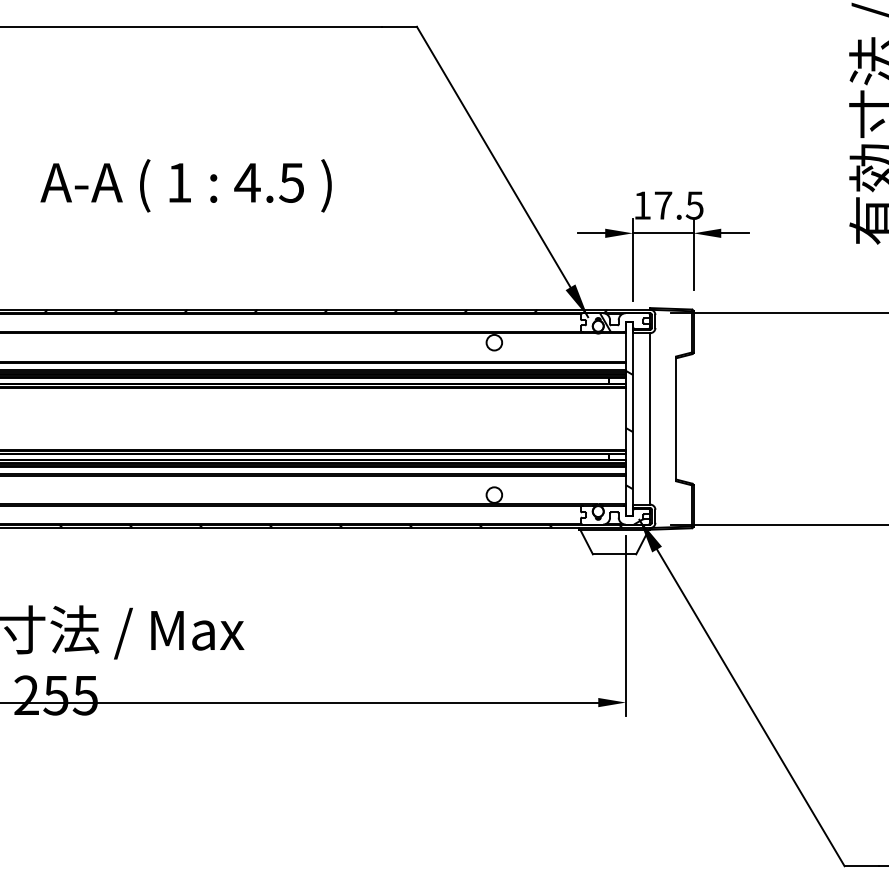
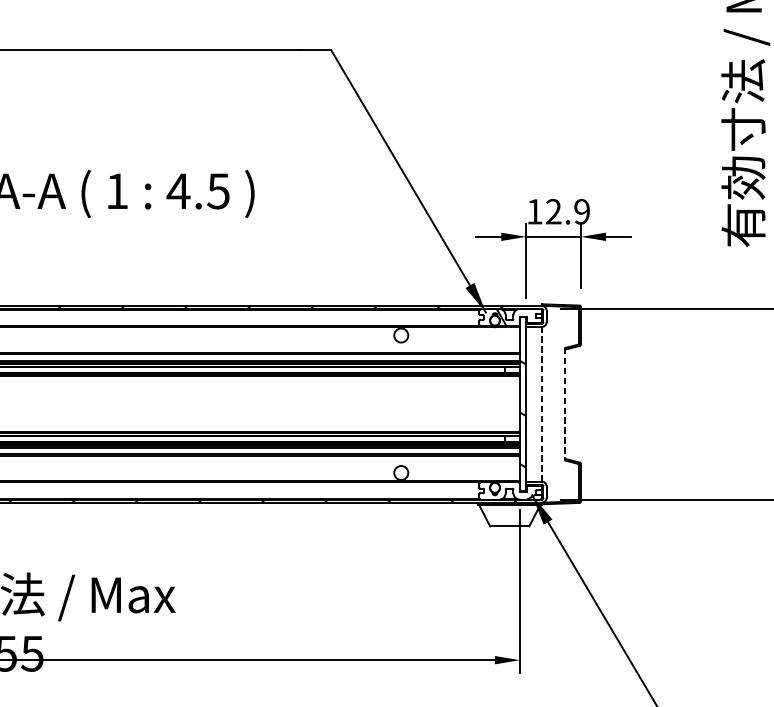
text: (678, 205) -> (567, 211), 17.5 -> 12.9
line: (650, 418) -> (542, 403), solid -> dashed
line: (676, 419) -> (565, 404), solid -> dashed

